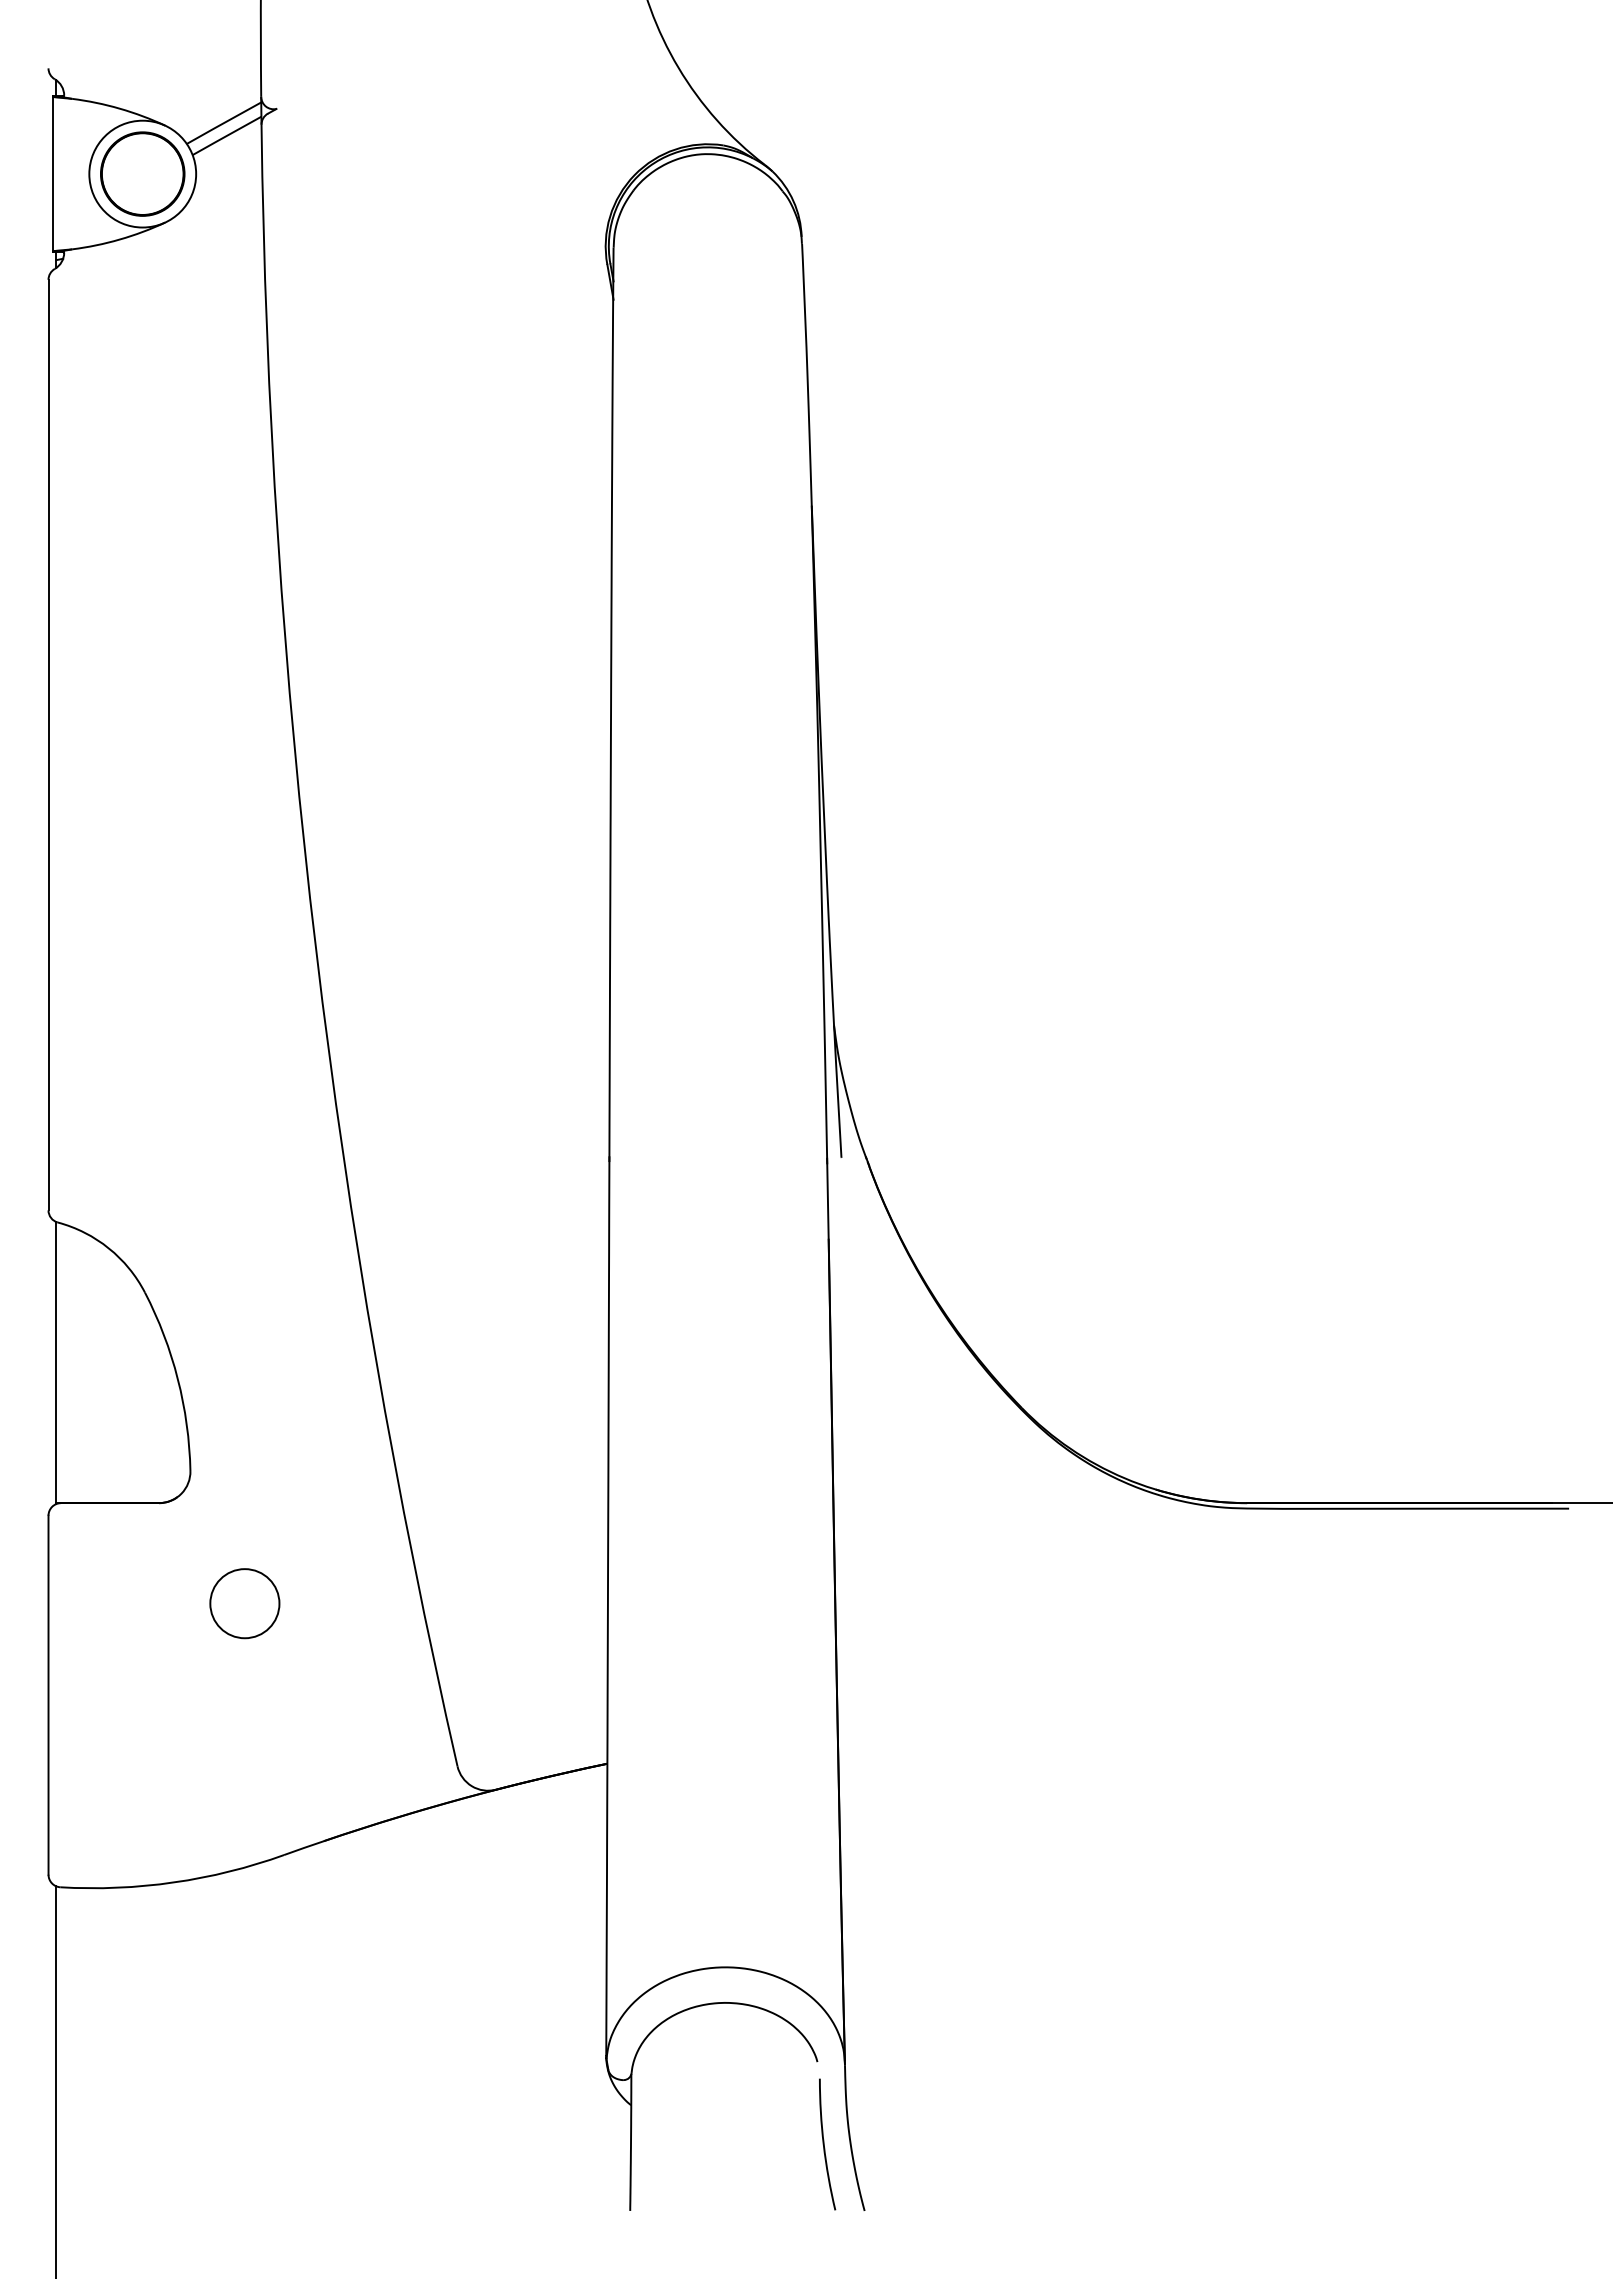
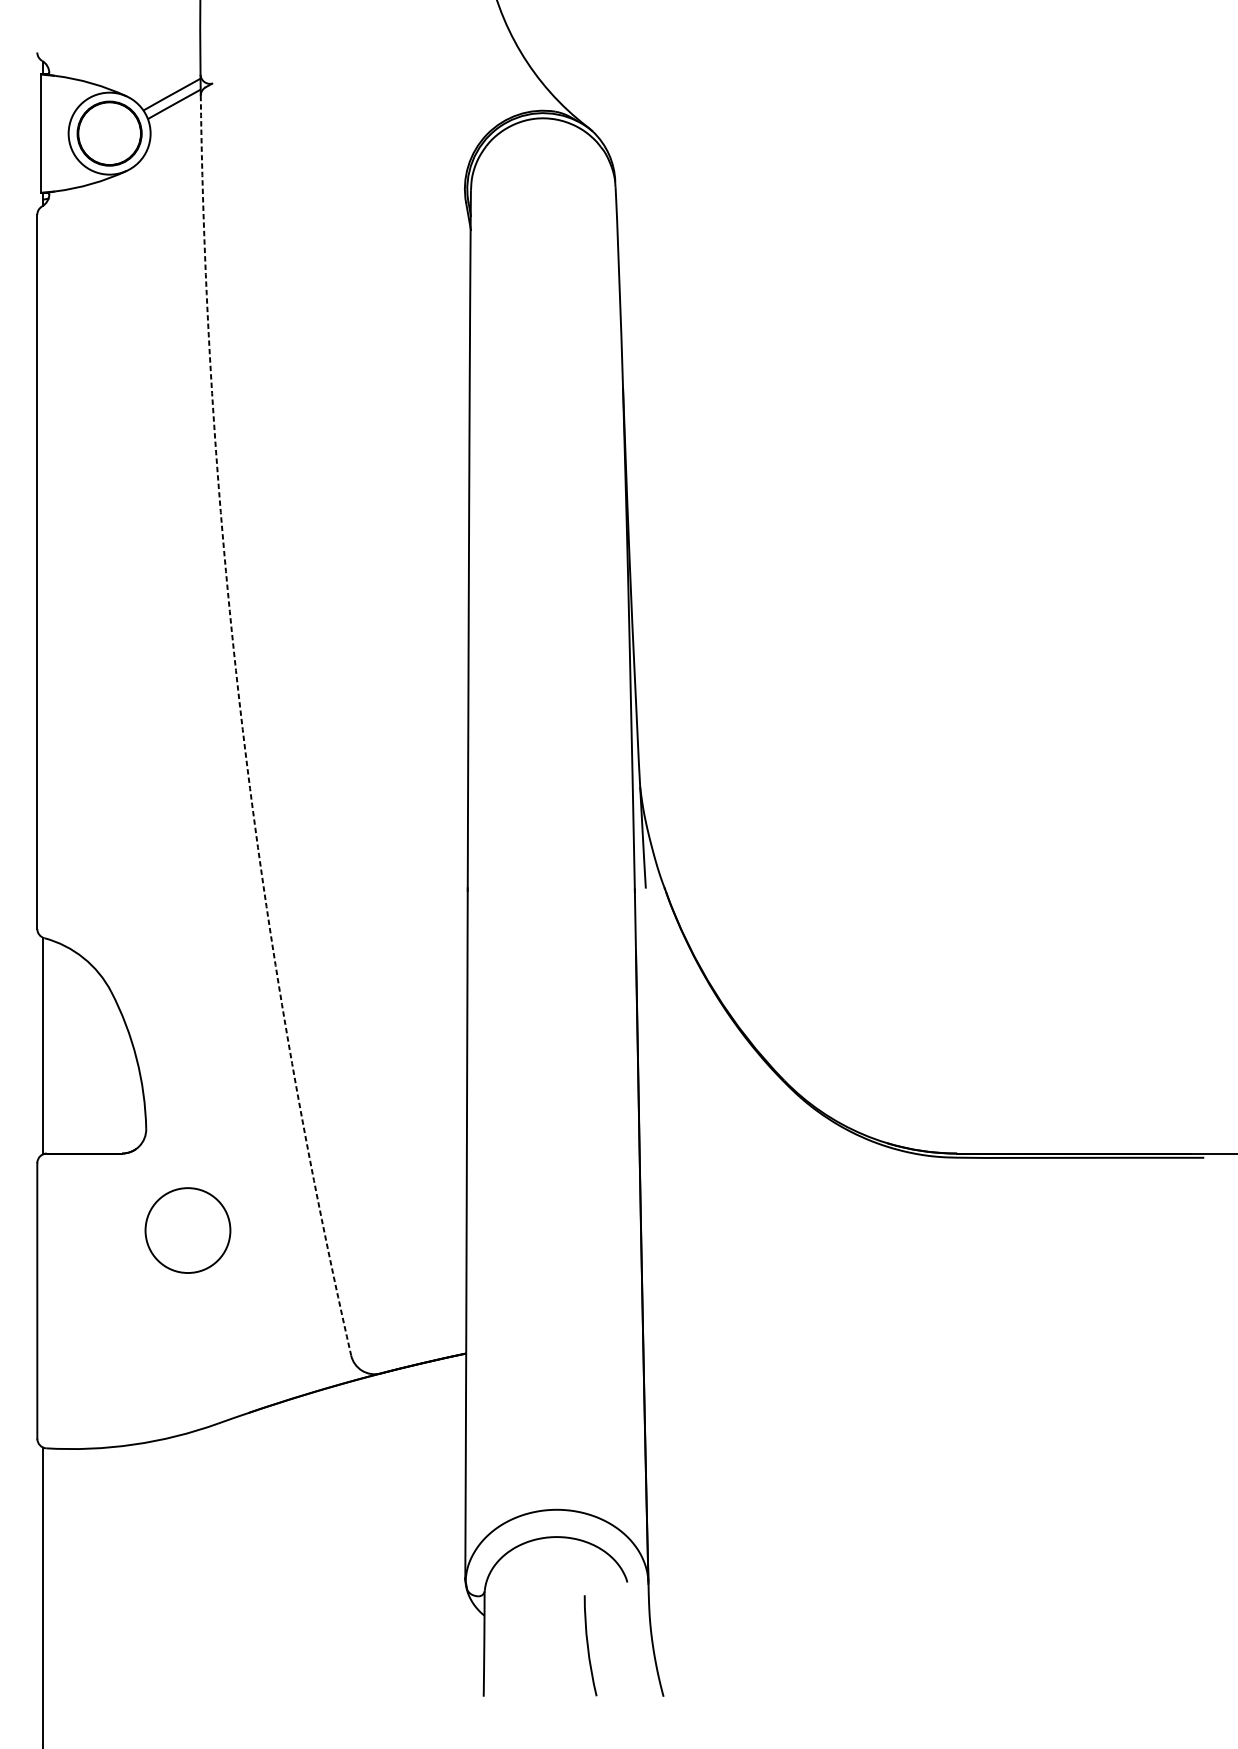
arc: (316, 950) -> (242, 729), solid -> dashed
circle: (244, 1603) -> (187, 1230), size x1.6
arc: (824, 2144) -> (588, 1645), moved

